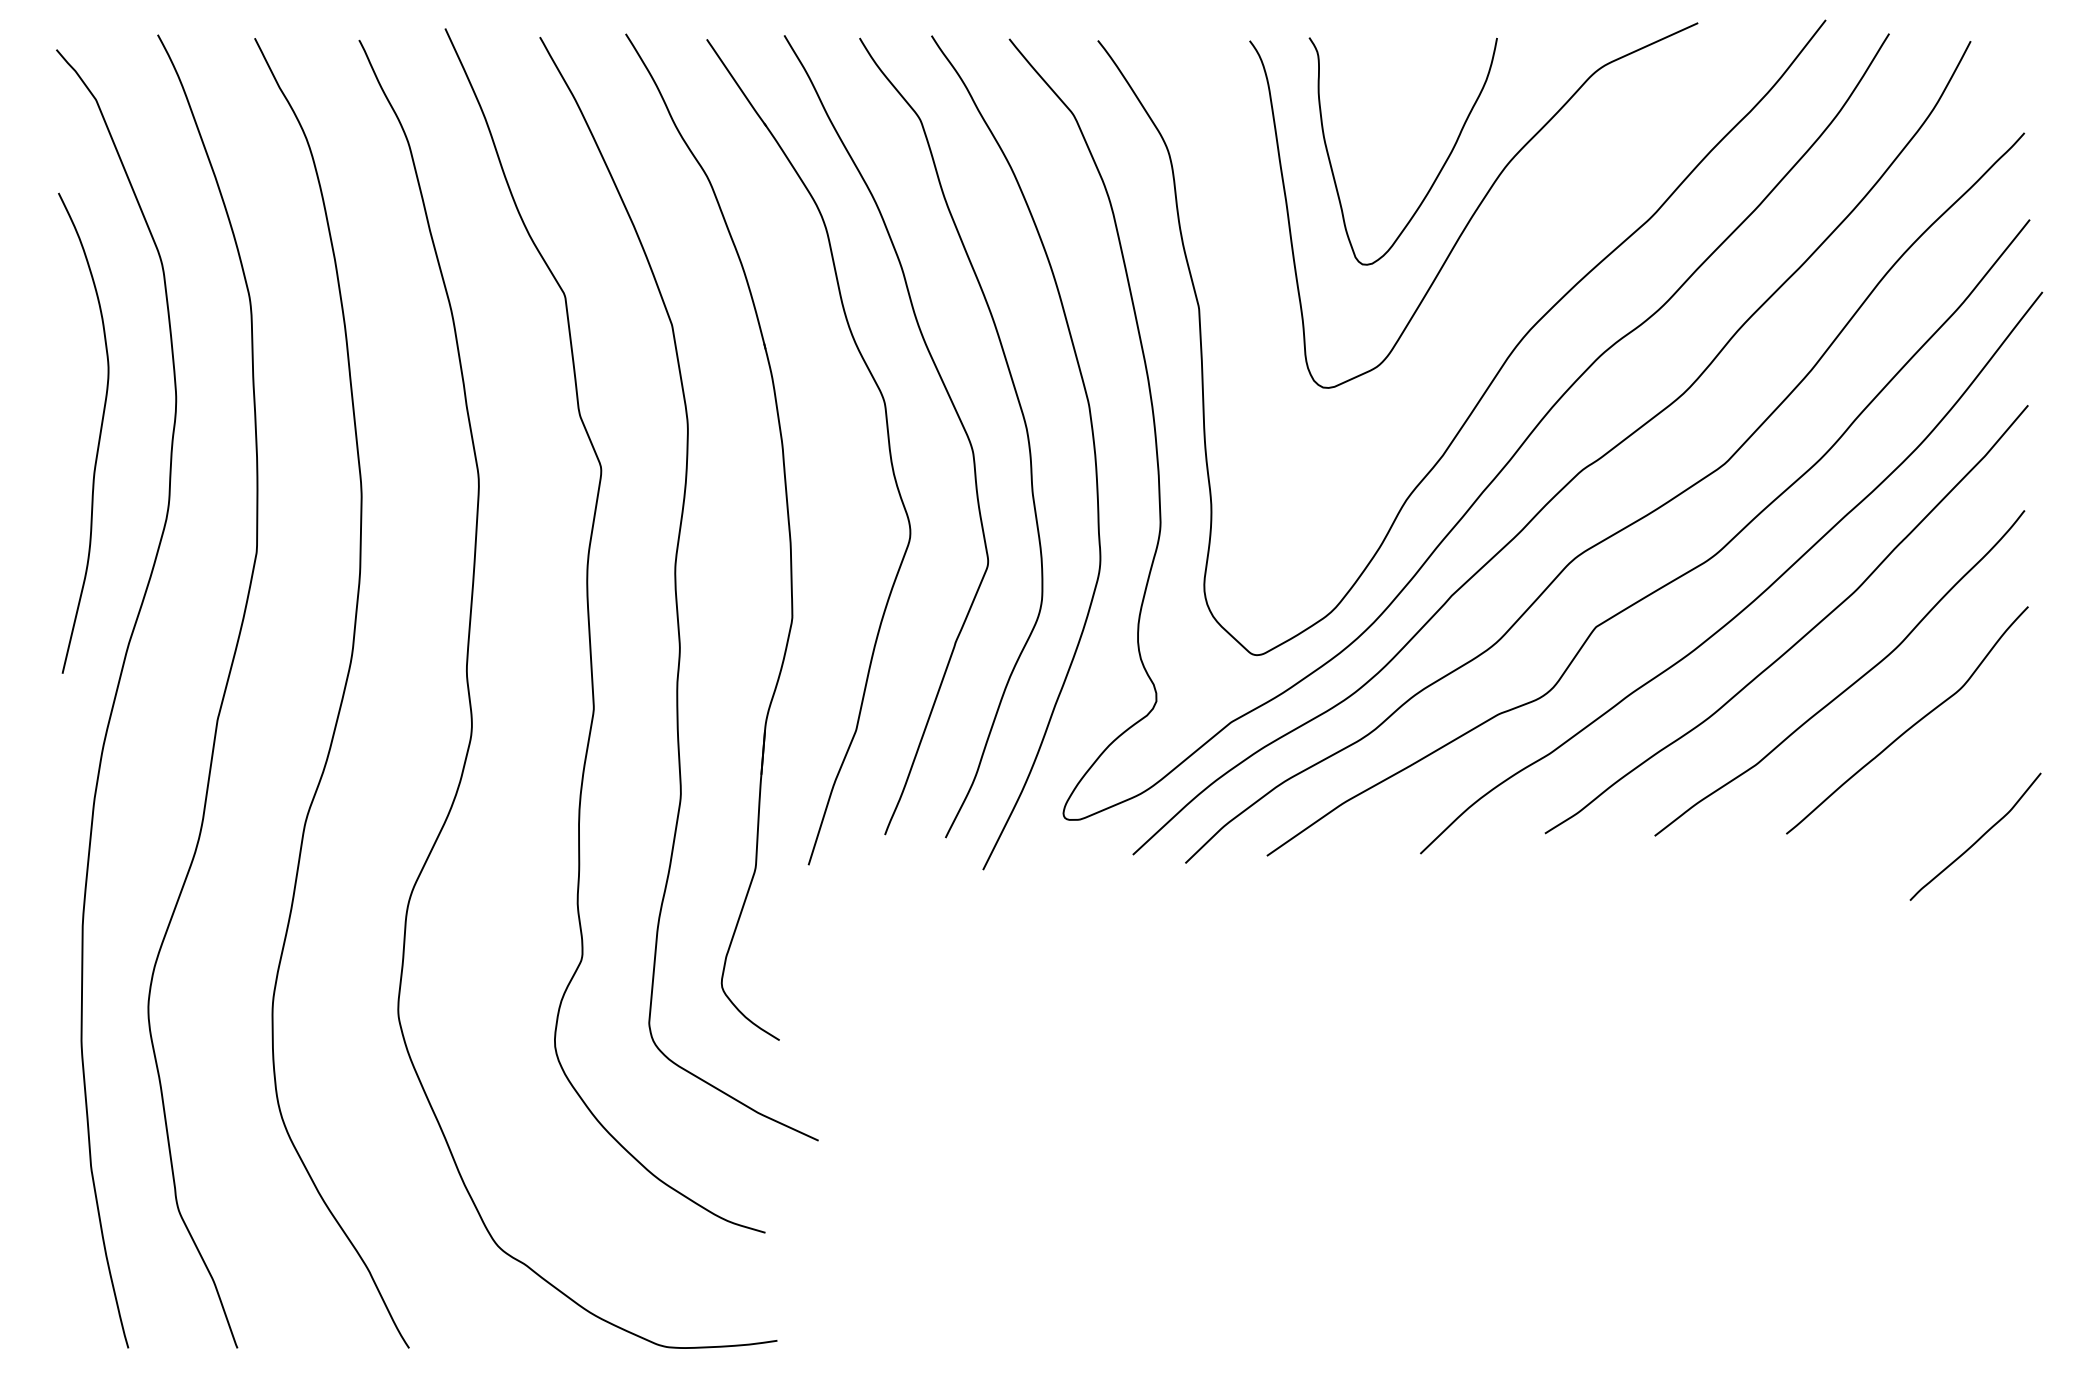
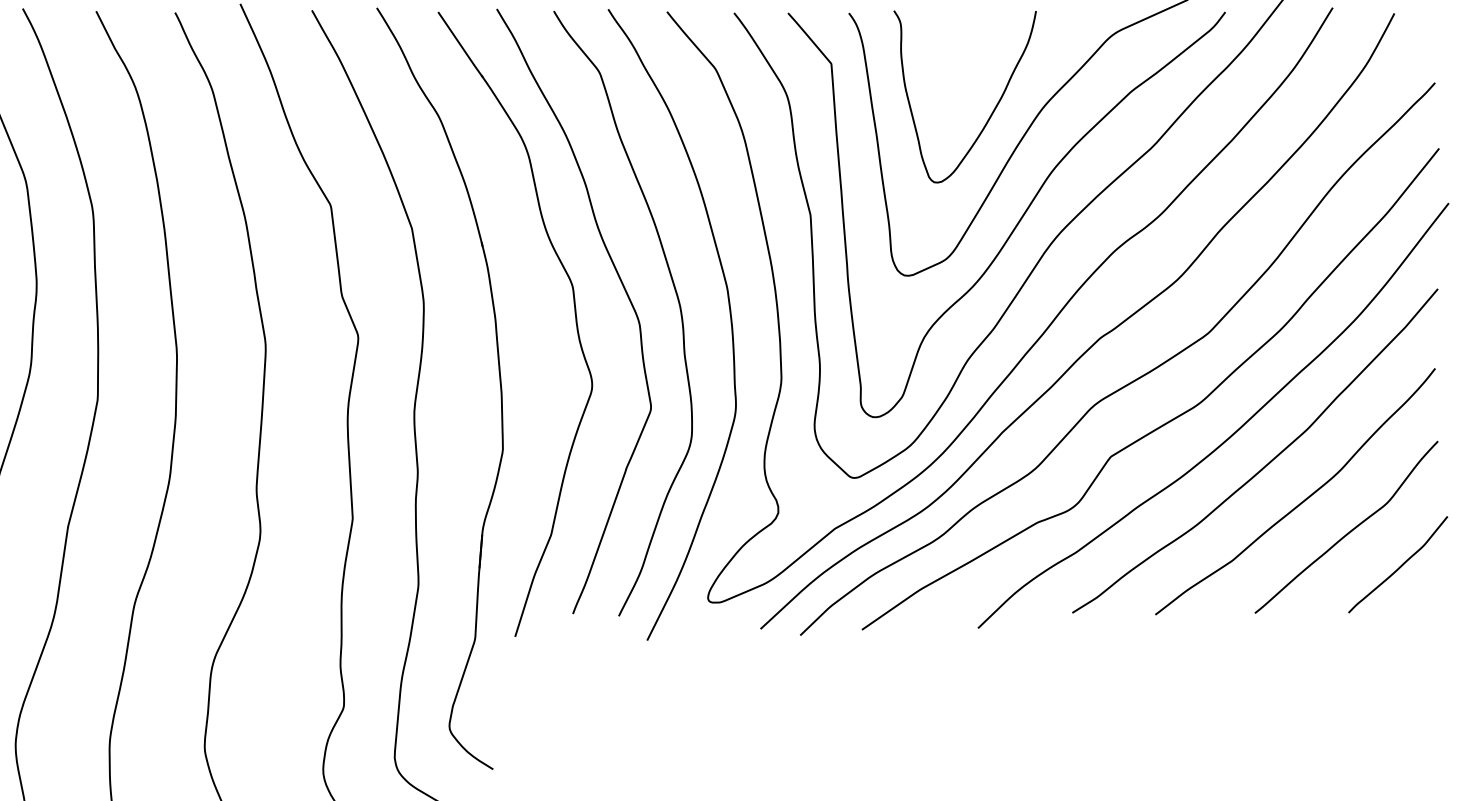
curve: (1473, 316) -> (1018, 221), added
curve: (1978, 838) -> (1400, 565), moved

